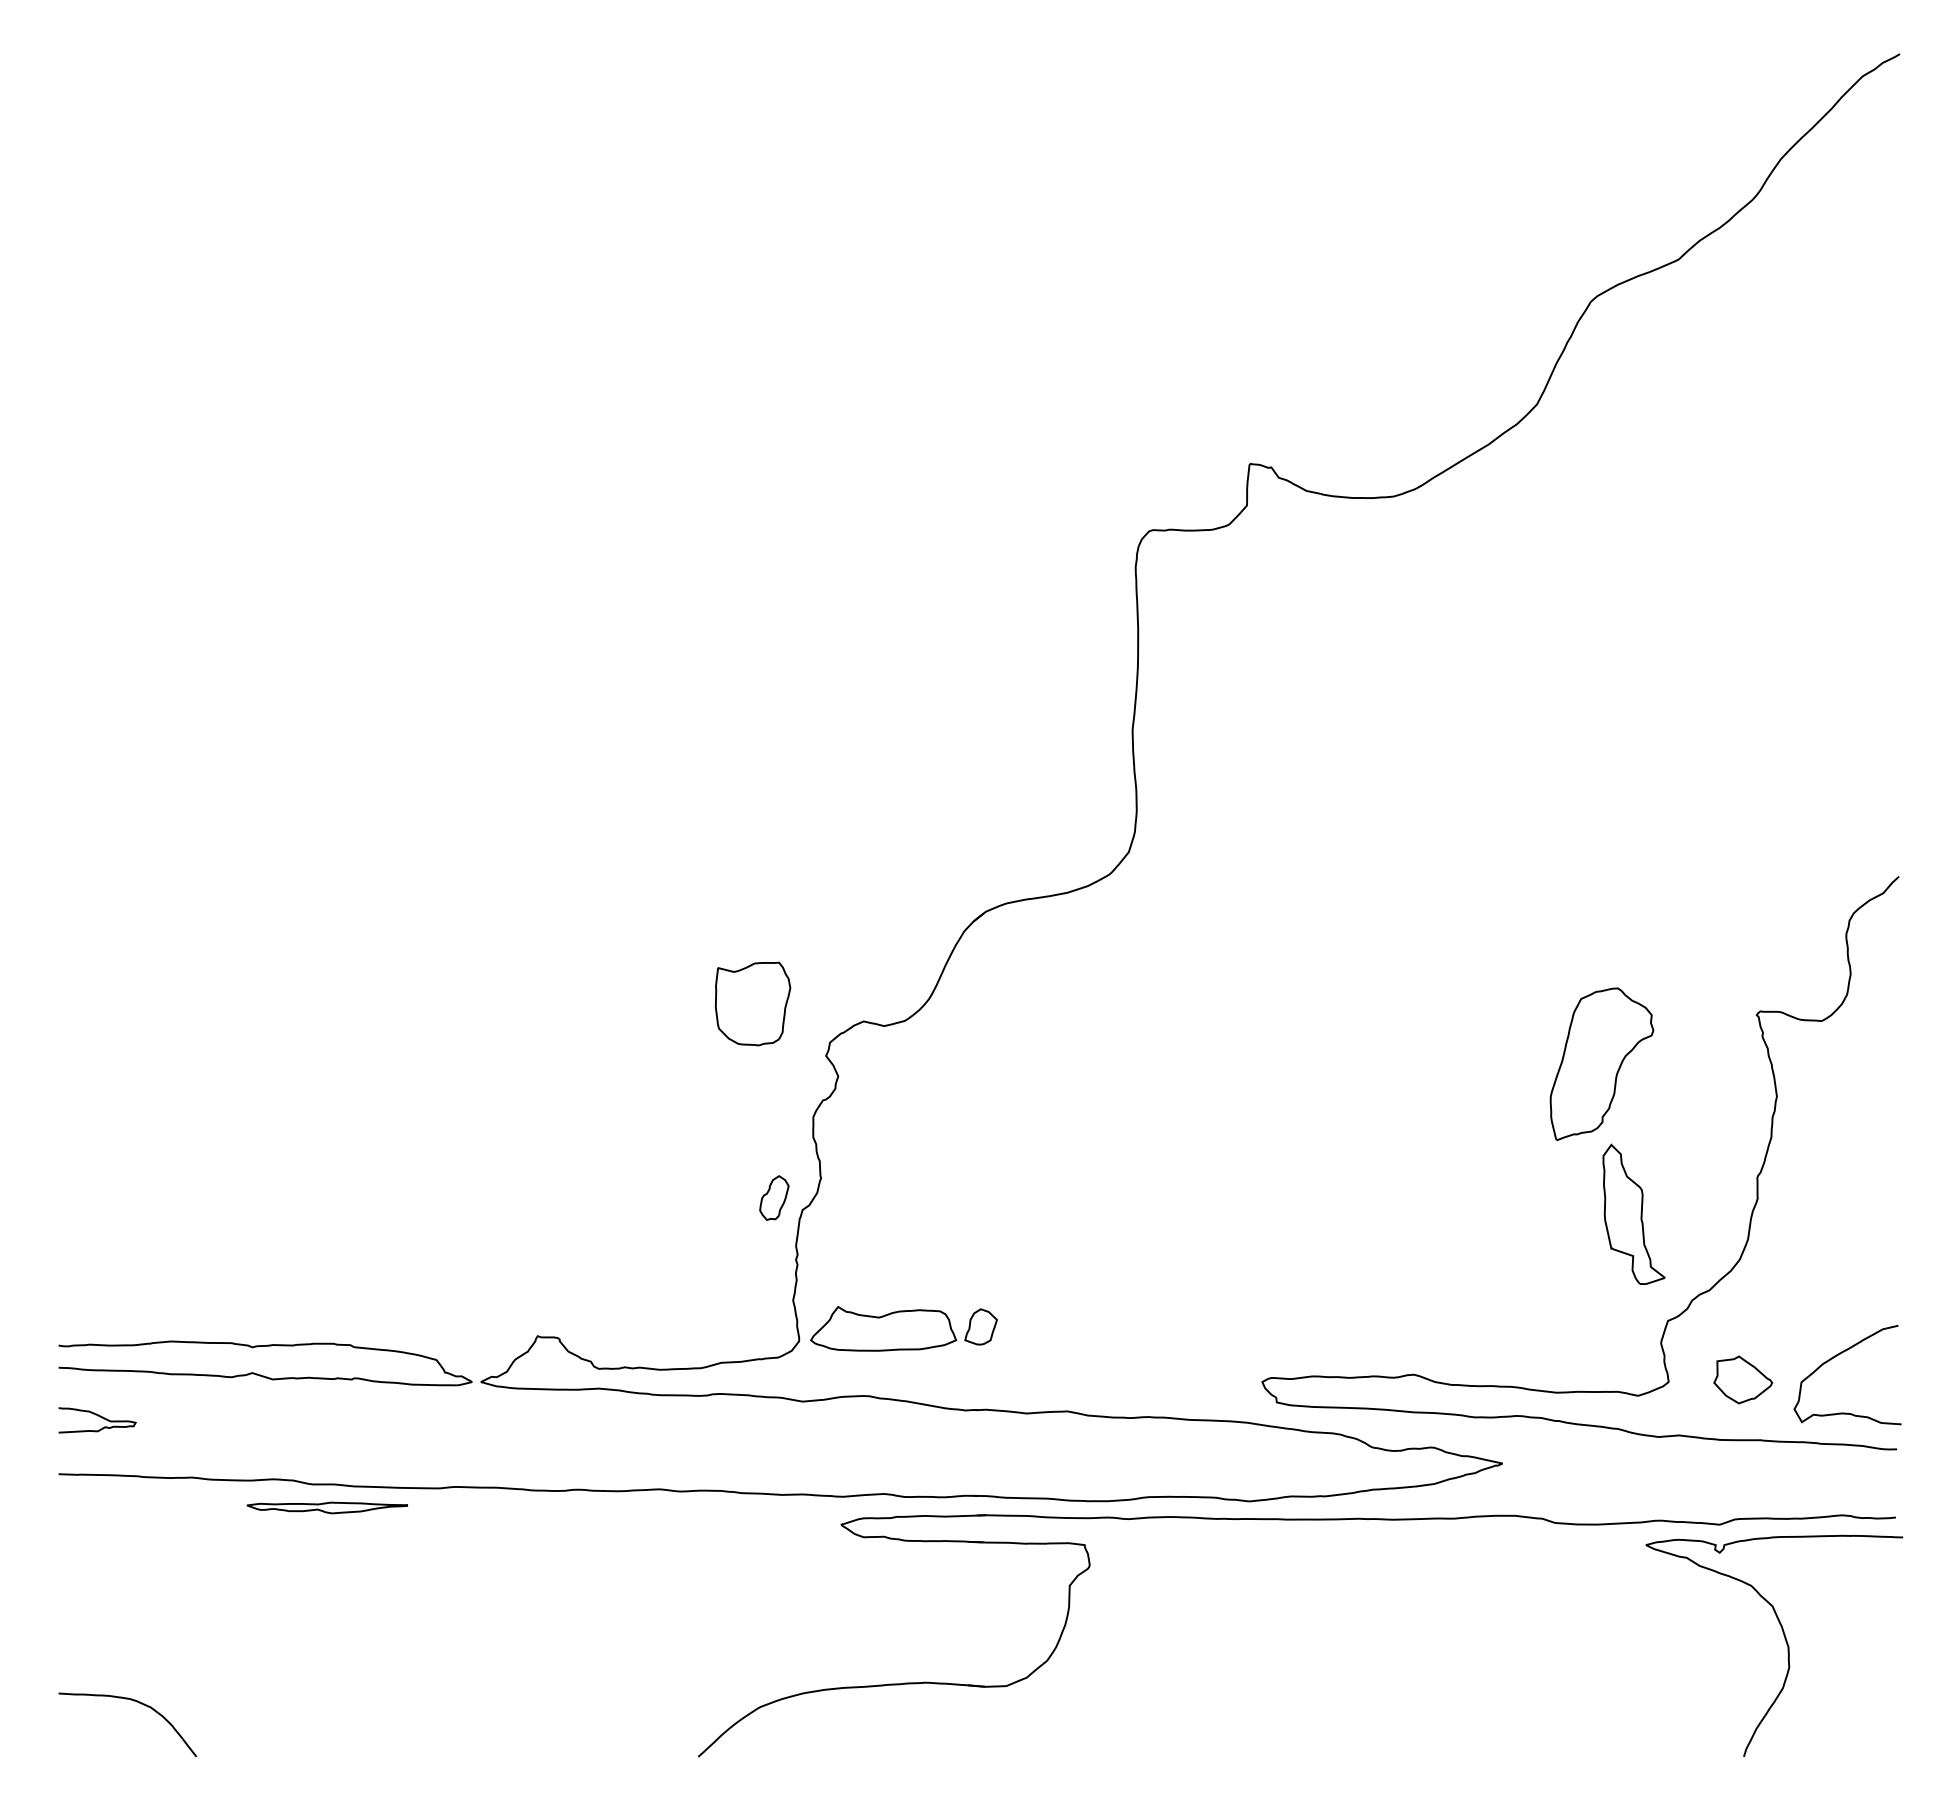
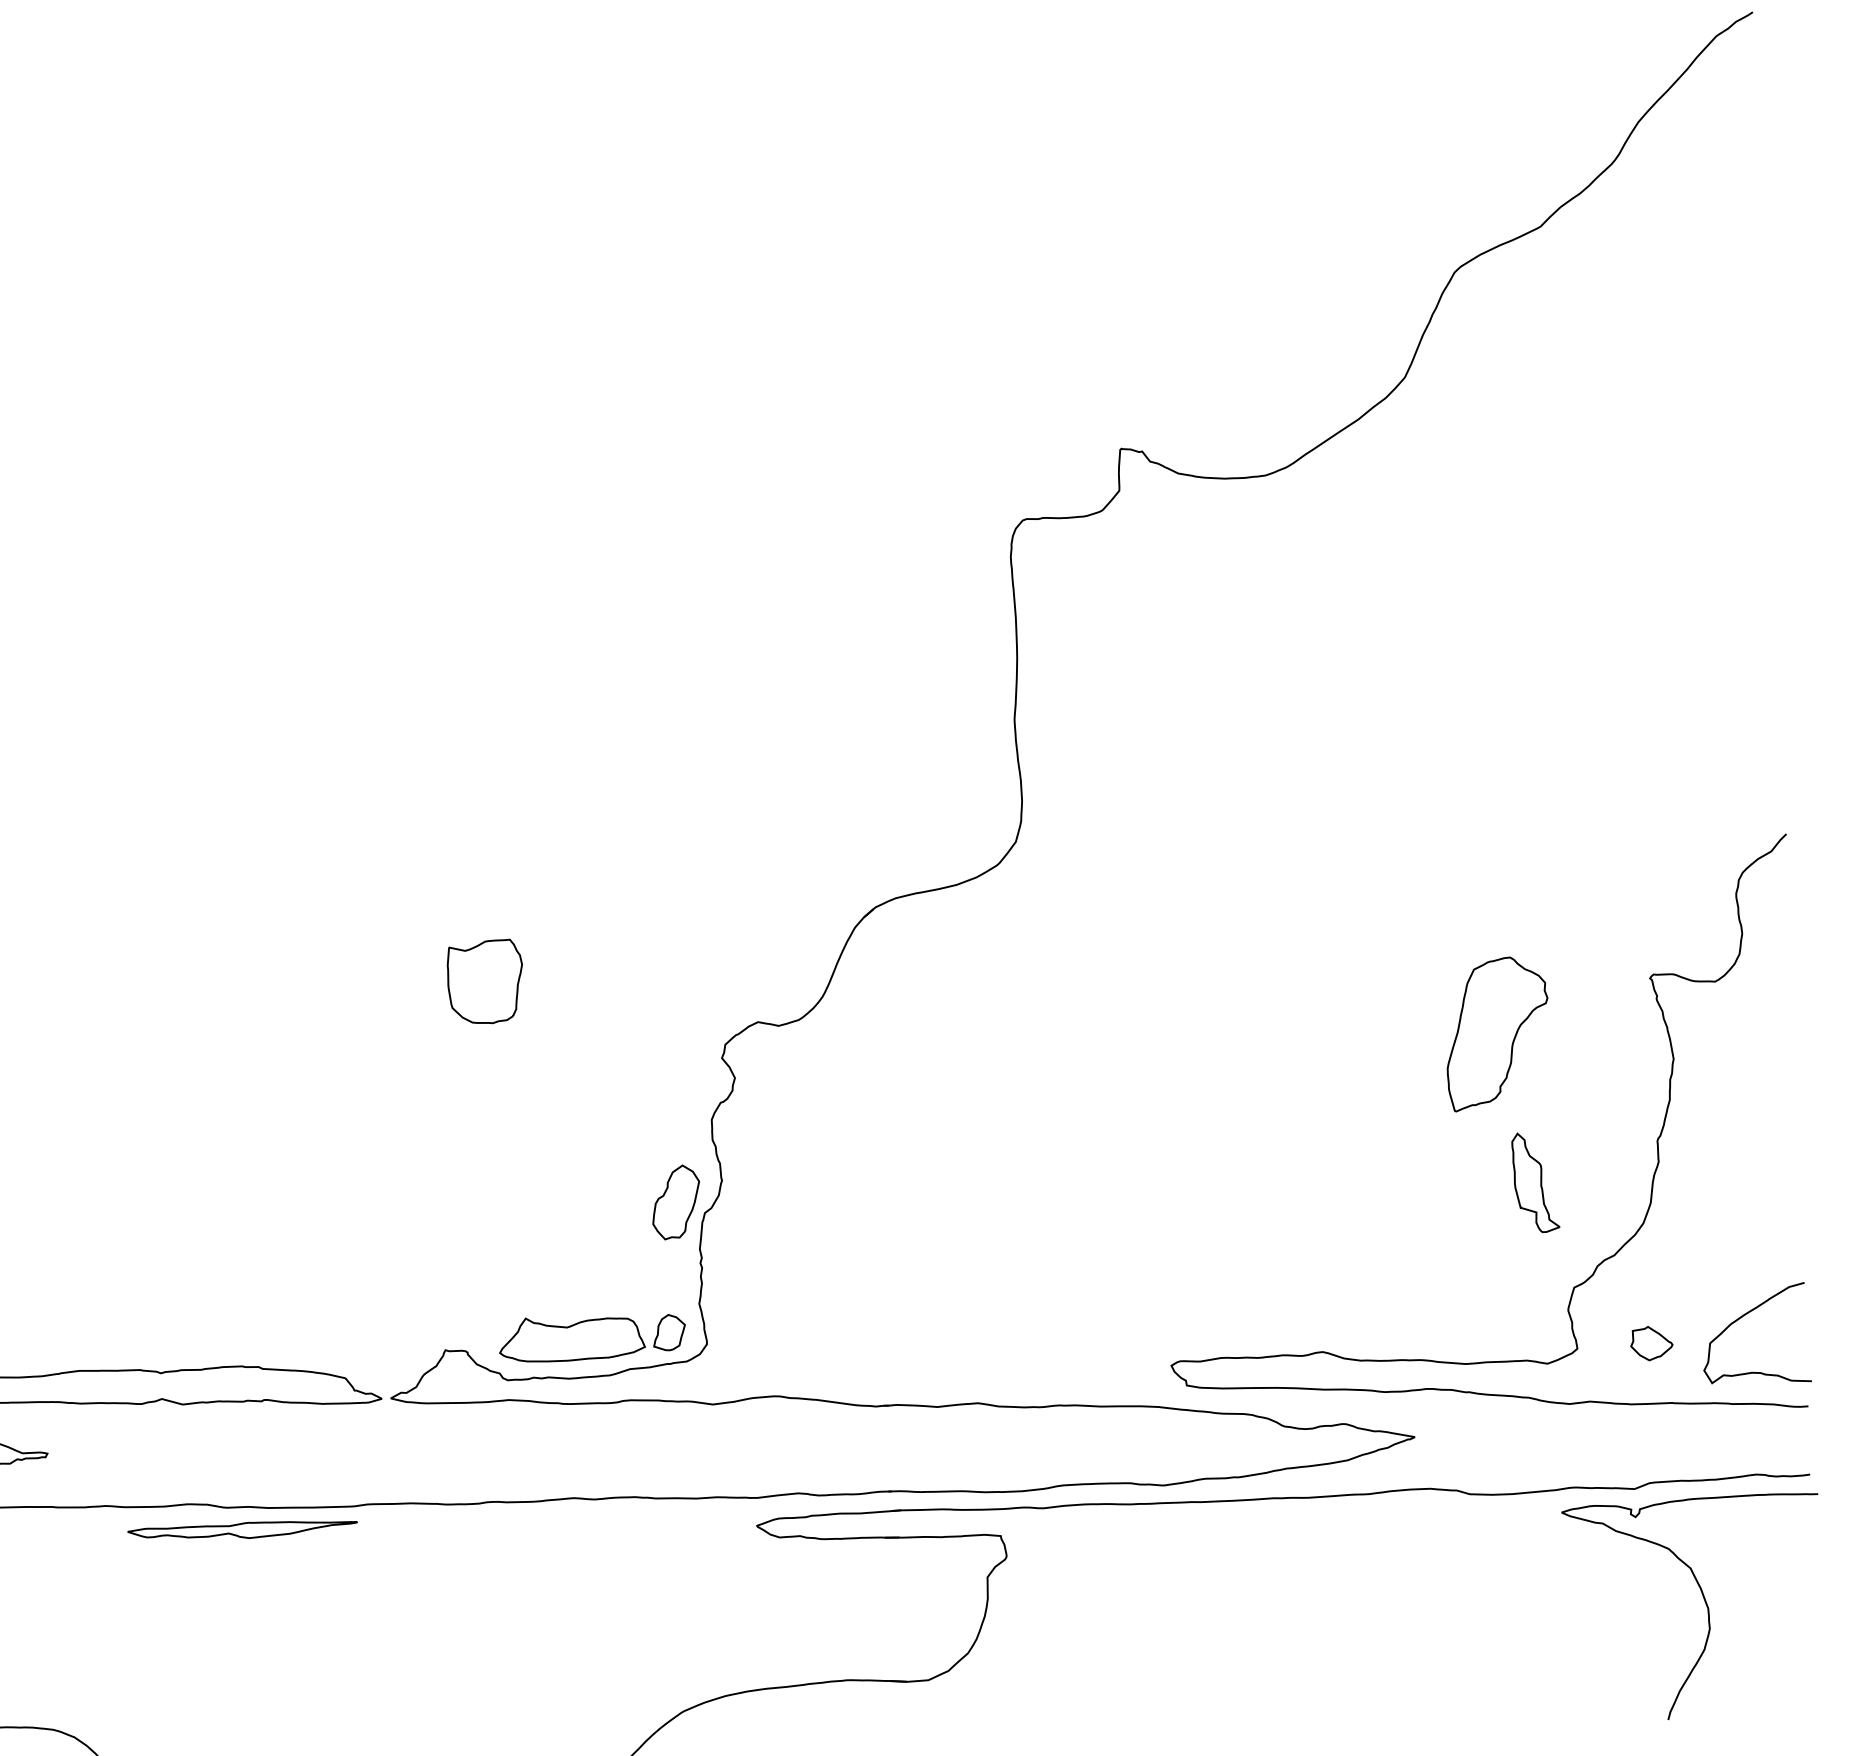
part: (753, 1003) -> (485, 981), moved
part: (774, 1197) -> (676, 1201), size x1.67
part: (1633, 1214) -> (1535, 1182), size x0.71
part: (903, 1328) -> (591, 1337), moved
part: (1742, 1379) -> (1651, 1343), size x0.71
part: (327, 1507) -> (242, 1530), size x1.43

